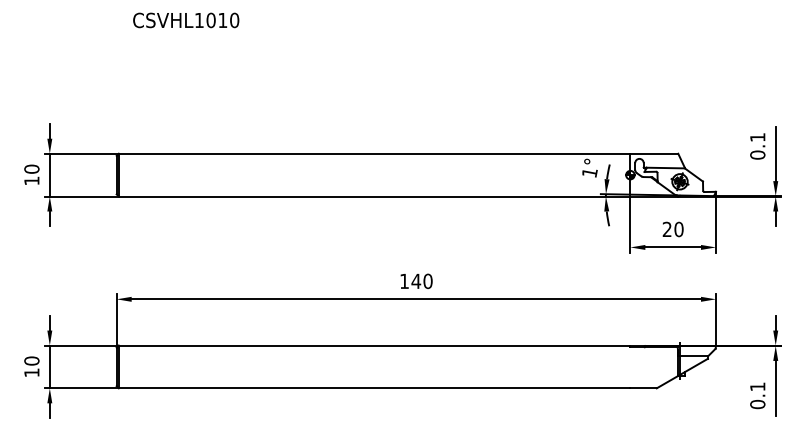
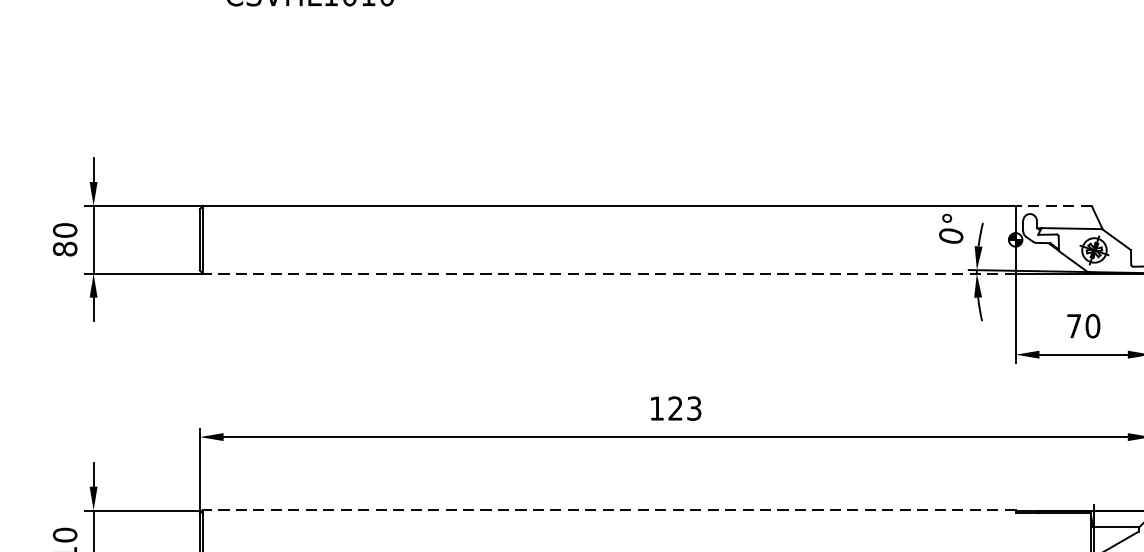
line: (654, 153) -> (1053, 205), solid -> dashed
text: (589, 172) -> (950, 235), 1° -> 0°
text: (31, 180) -> (64, 248), 10 -> 80
line: (374, 196) -> (609, 273), solid -> dashed
text: (666, 228) -> (1073, 324), 20 -> 70
text: (421, 281) -> (683, 408), 140 -> 123
line: (374, 345) -> (609, 510), solid -> dashed

